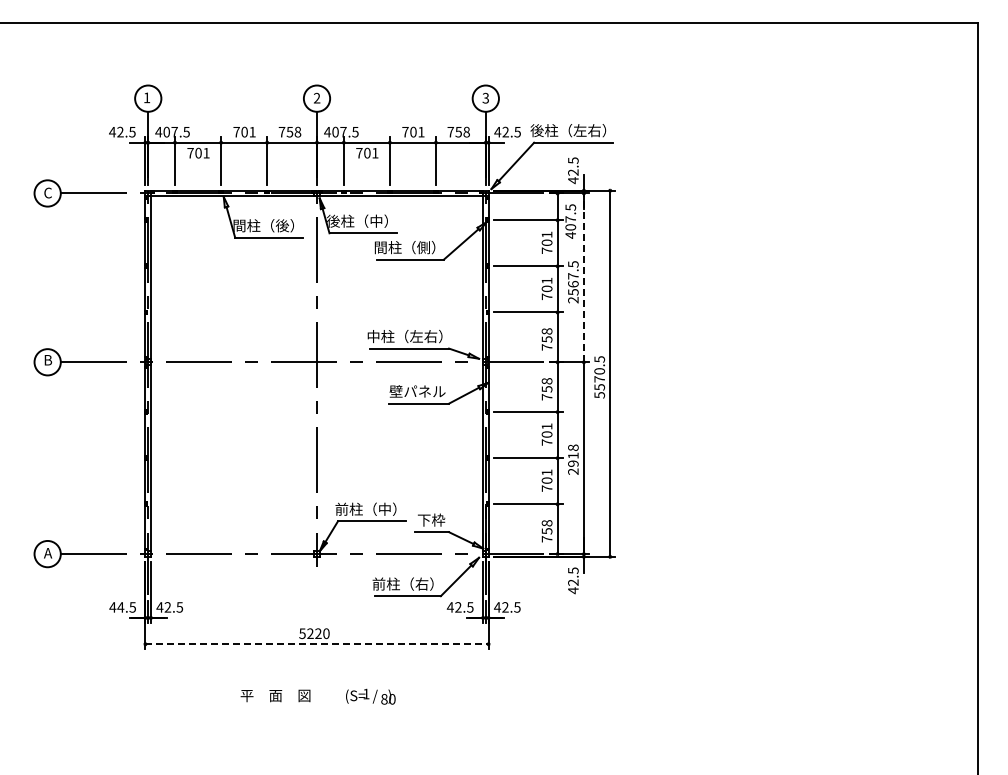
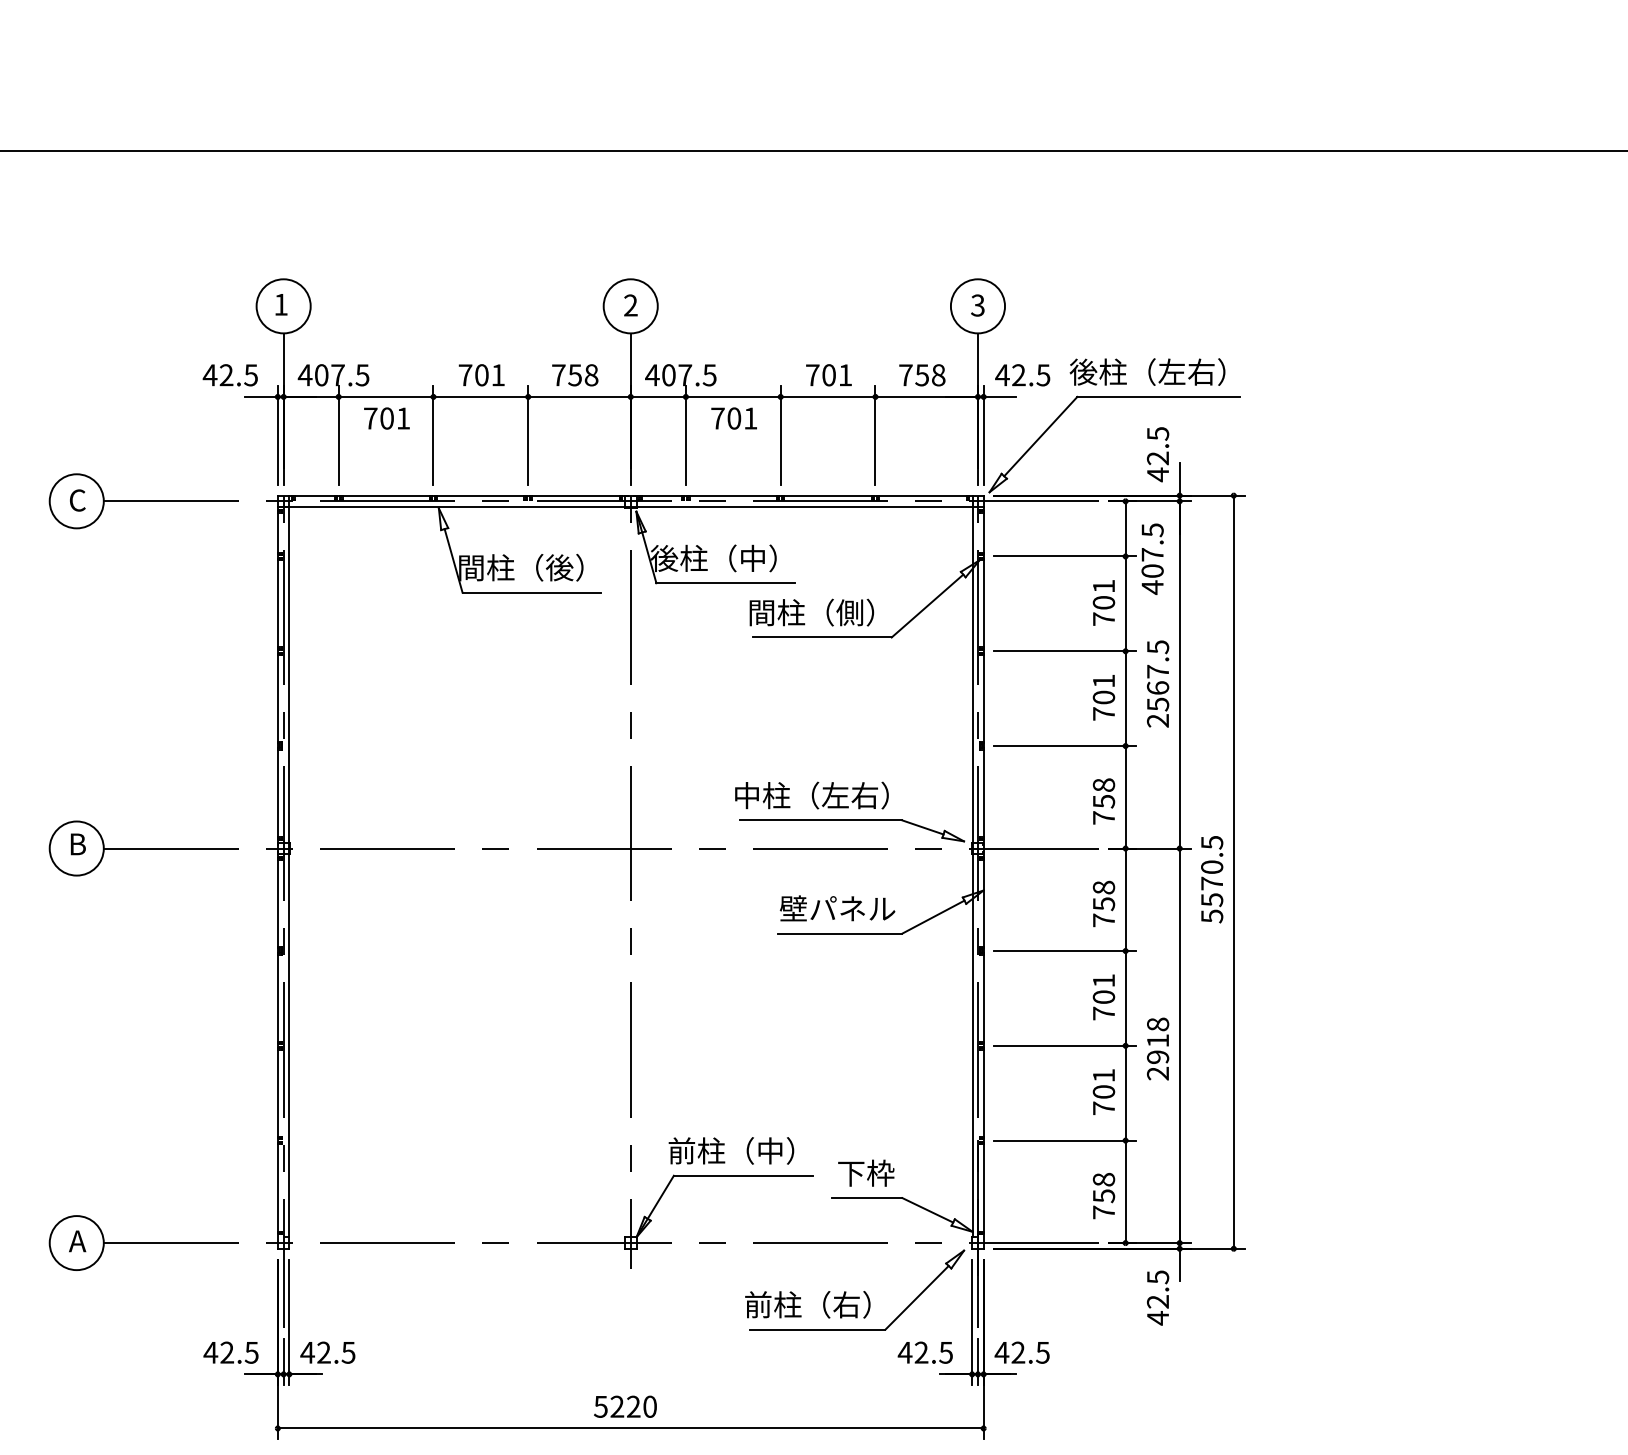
line: (583, 277) -> (1178, 674), dashed -> solid
text: (120, 607) -> (226, 1352), 44.5 -> 42.5
line: (317, 644) -> (631, 1429), dashed -> solid

